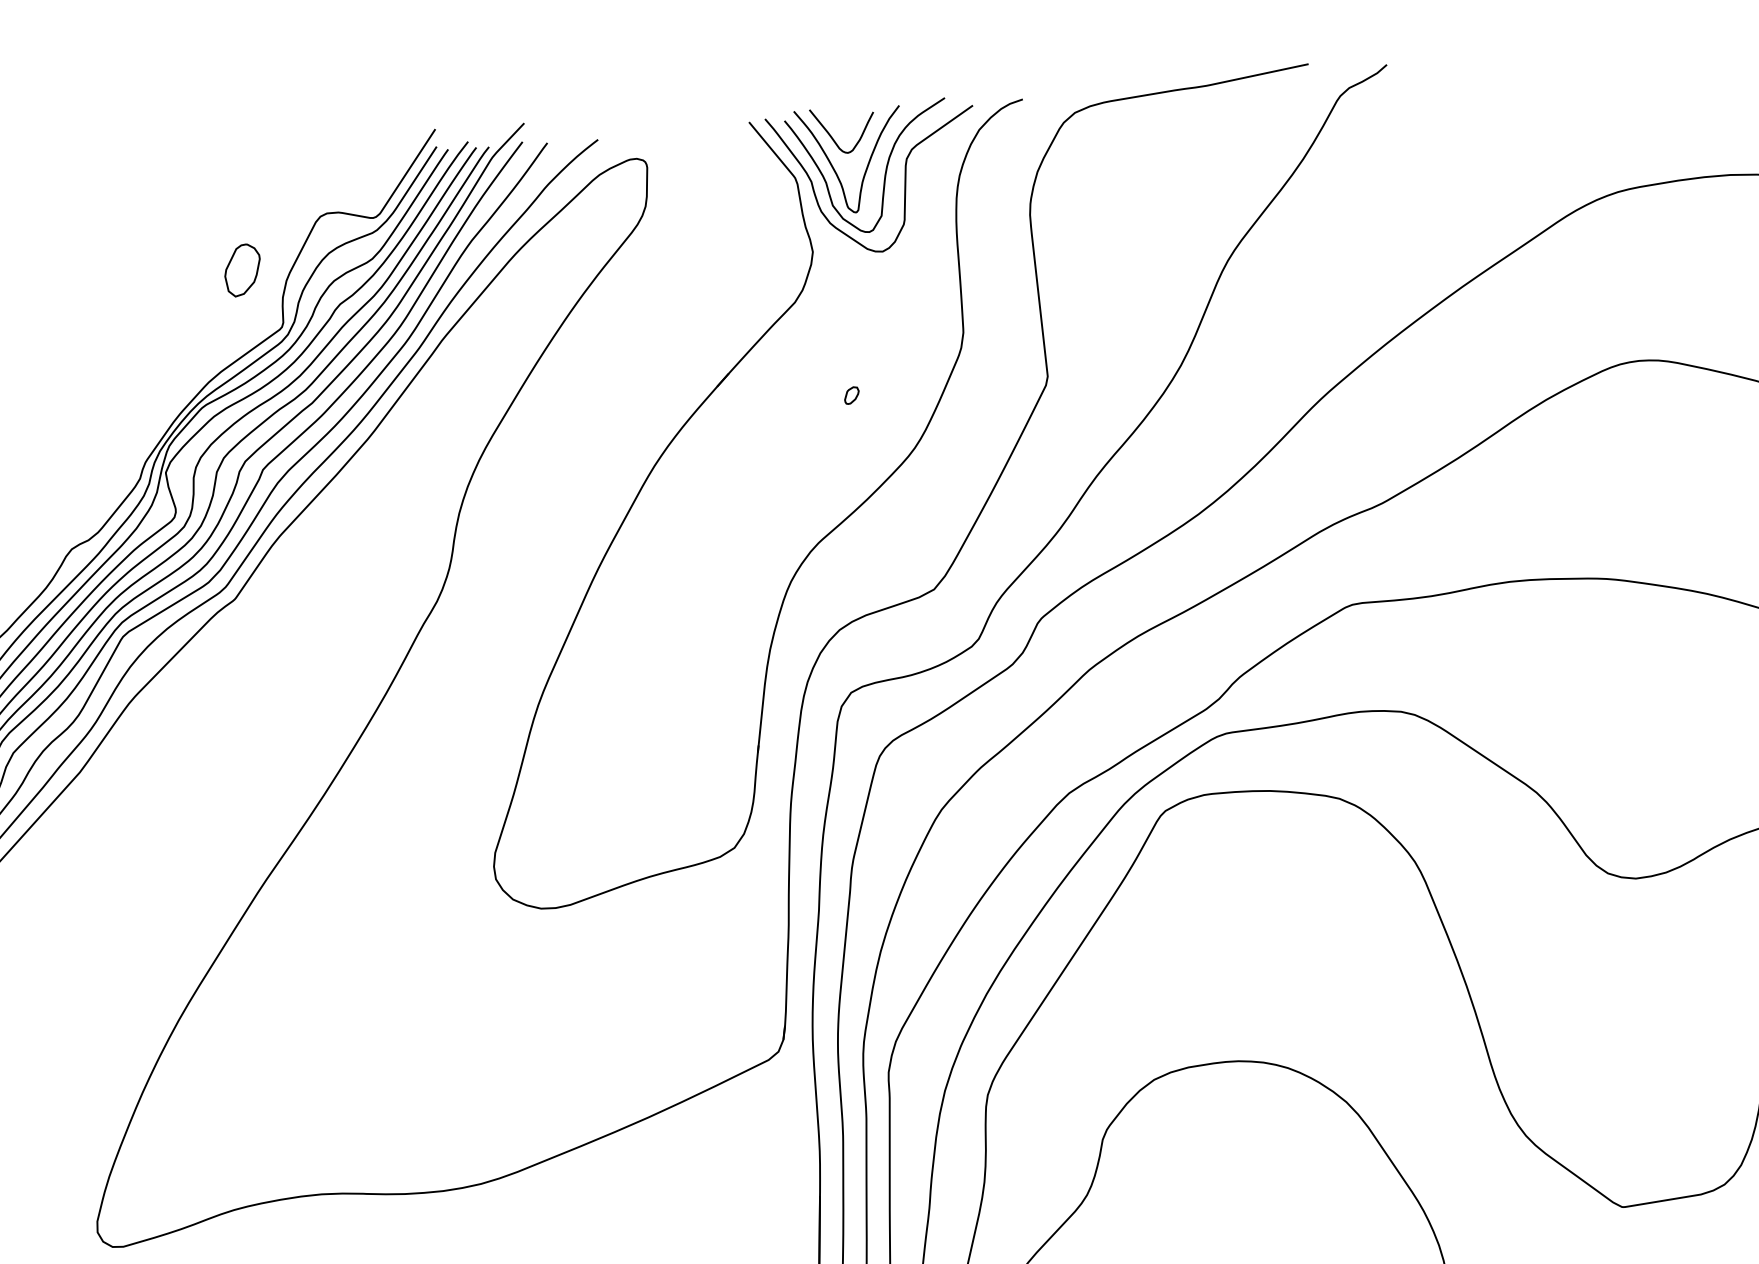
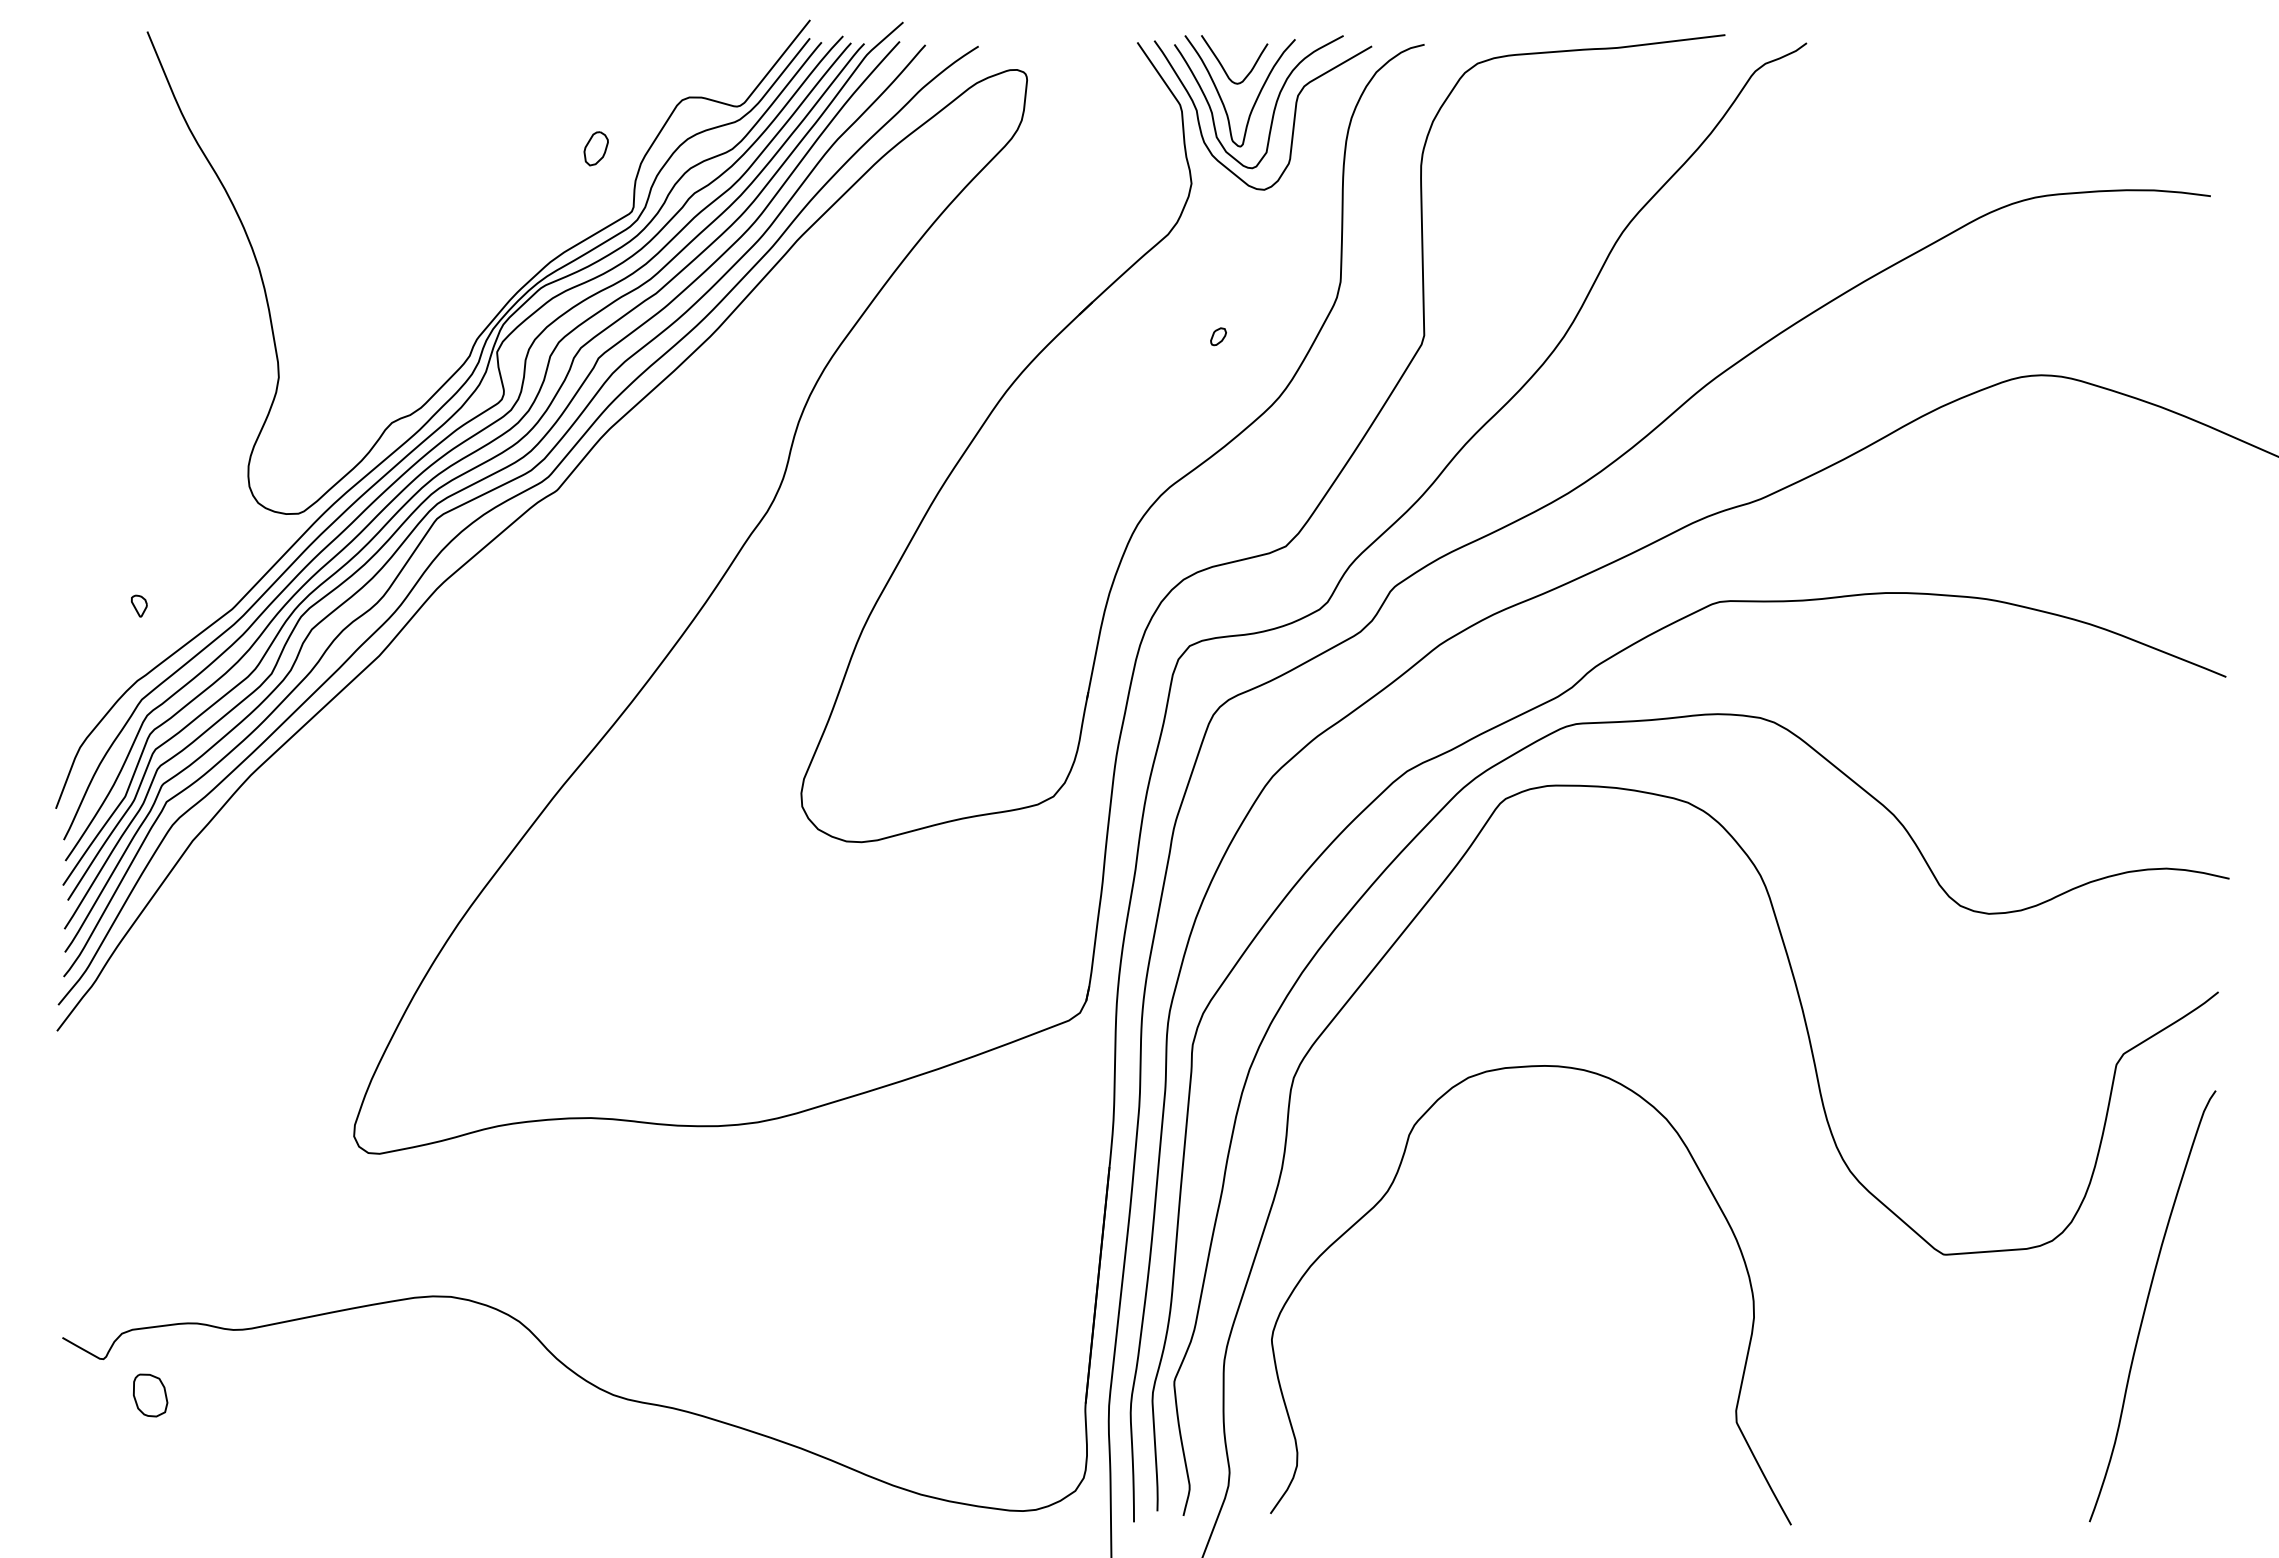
part: (241, 270) -> (595, 148), size x0.62

